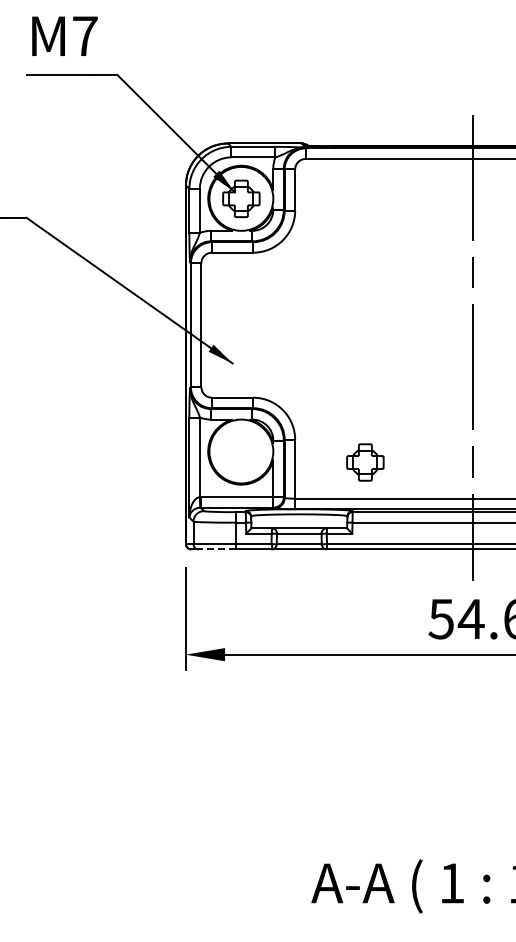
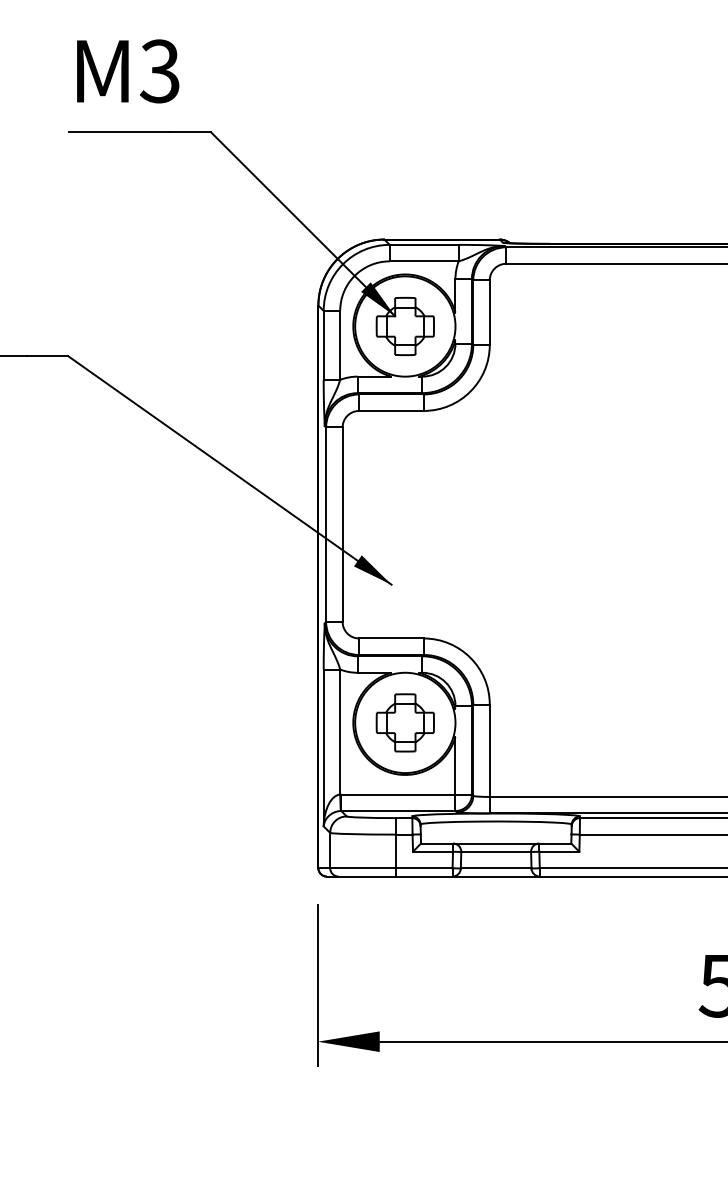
text: (84, 36) -> (159, 71), M7 -> M3
part: (365, 462) -> (405, 722), moved
line: (216, 549) -> (366, 876), dashed -> solid

